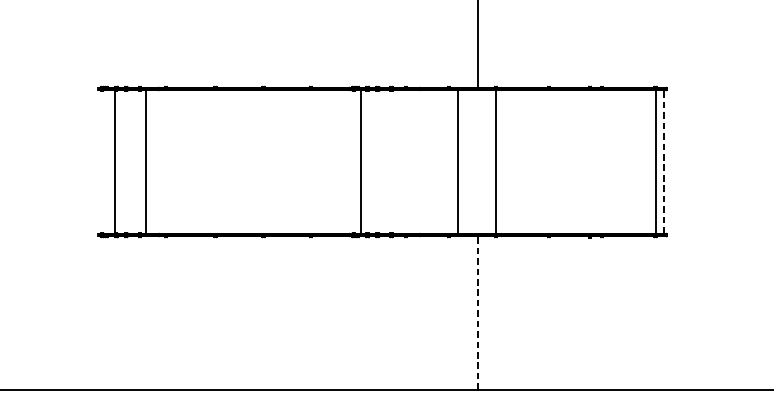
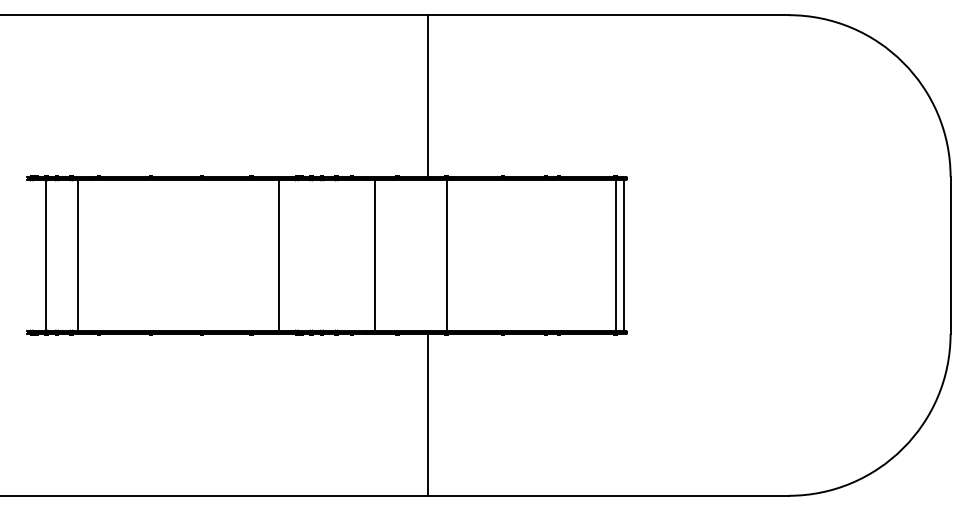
line: (360, 162) -> (278, 255), moved
line: (457, 162) -> (374, 255), moved
line: (664, 162) -> (624, 255), dashed -> solid
line: (478, 312) -> (428, 414), dashed -> solid

